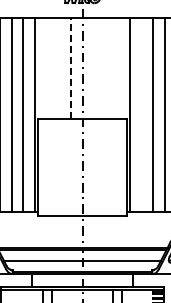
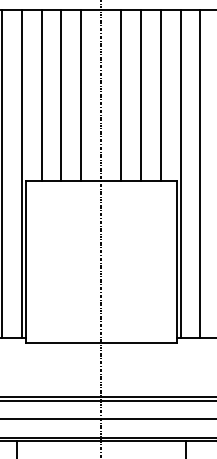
line: (47, 68) -> (42, 95), added
line: (58, 68) -> (60, 95), added
line: (70, 68) -> (80, 95), dashed -> solid
line: (94, 68) -> (121, 95), added
line: (106, 68) -> (141, 95), added
line: (117, 68) -> (160, 95), added
line: (141, 114) -> (200, 172), added

